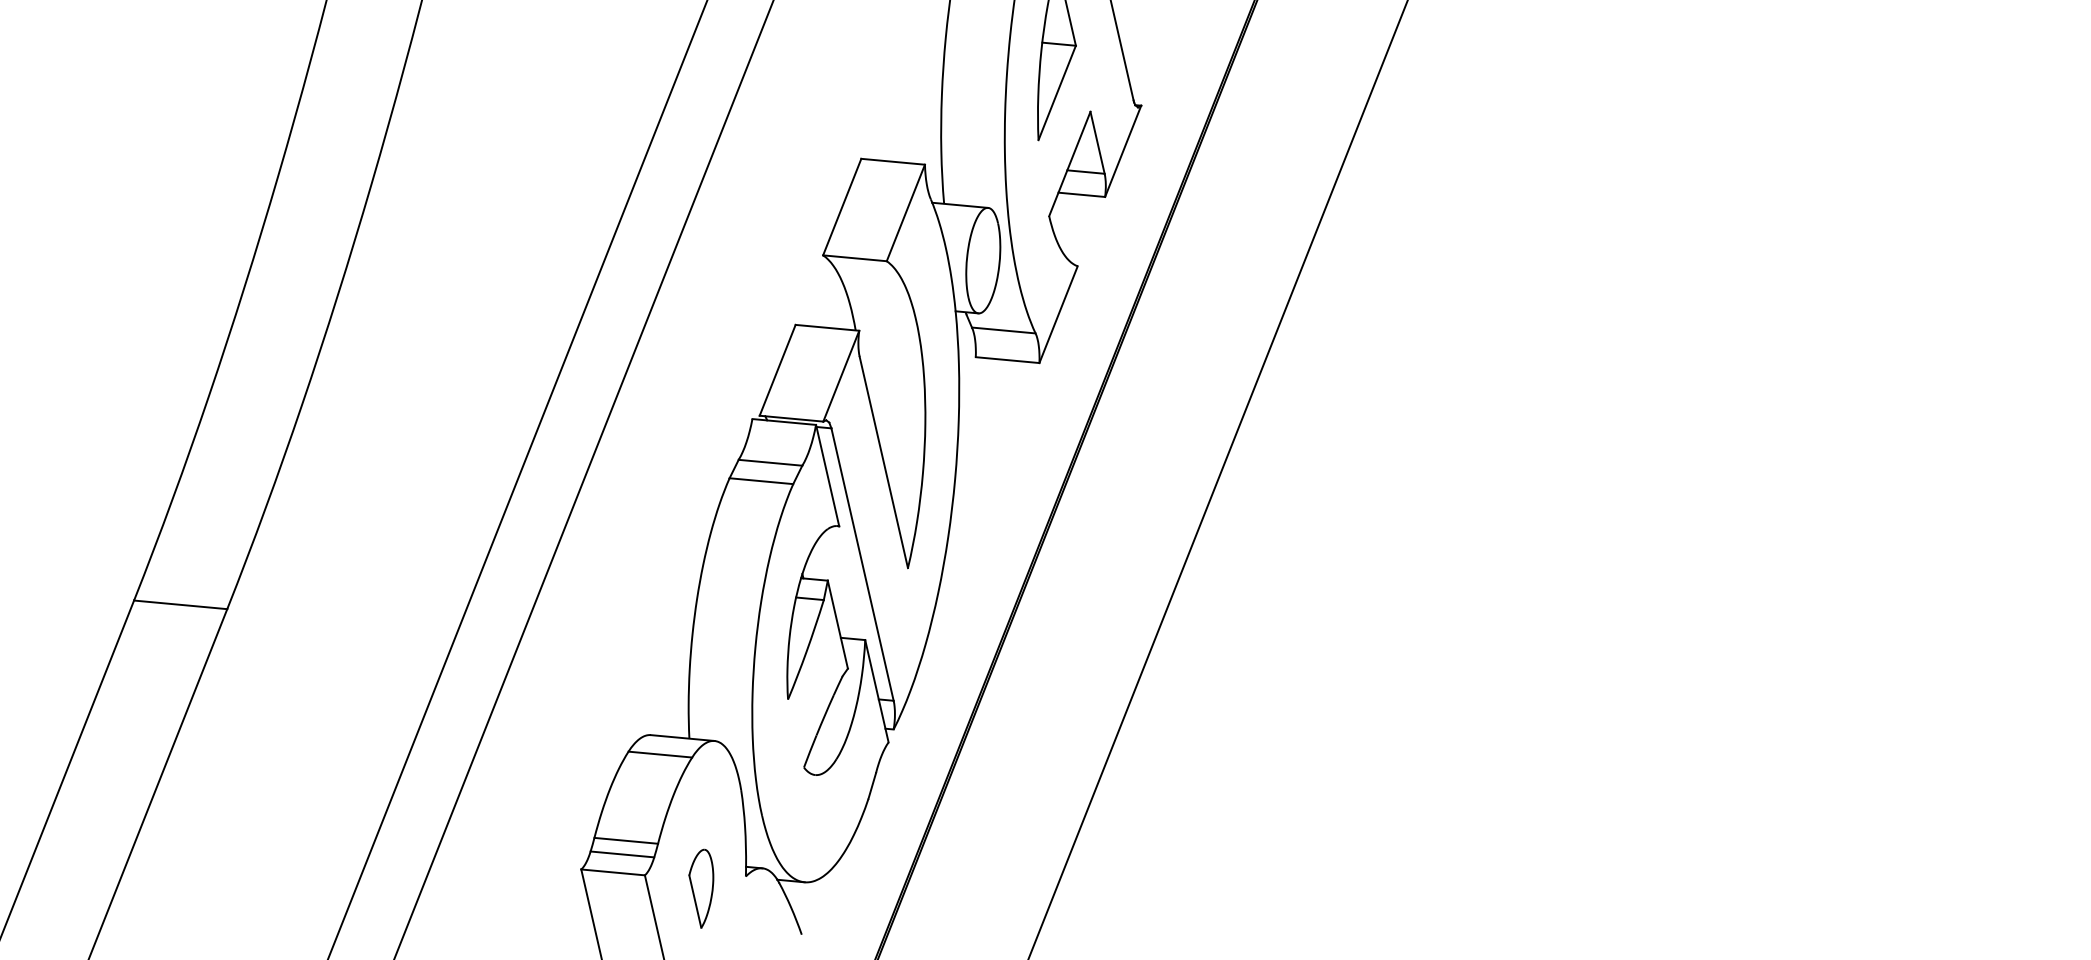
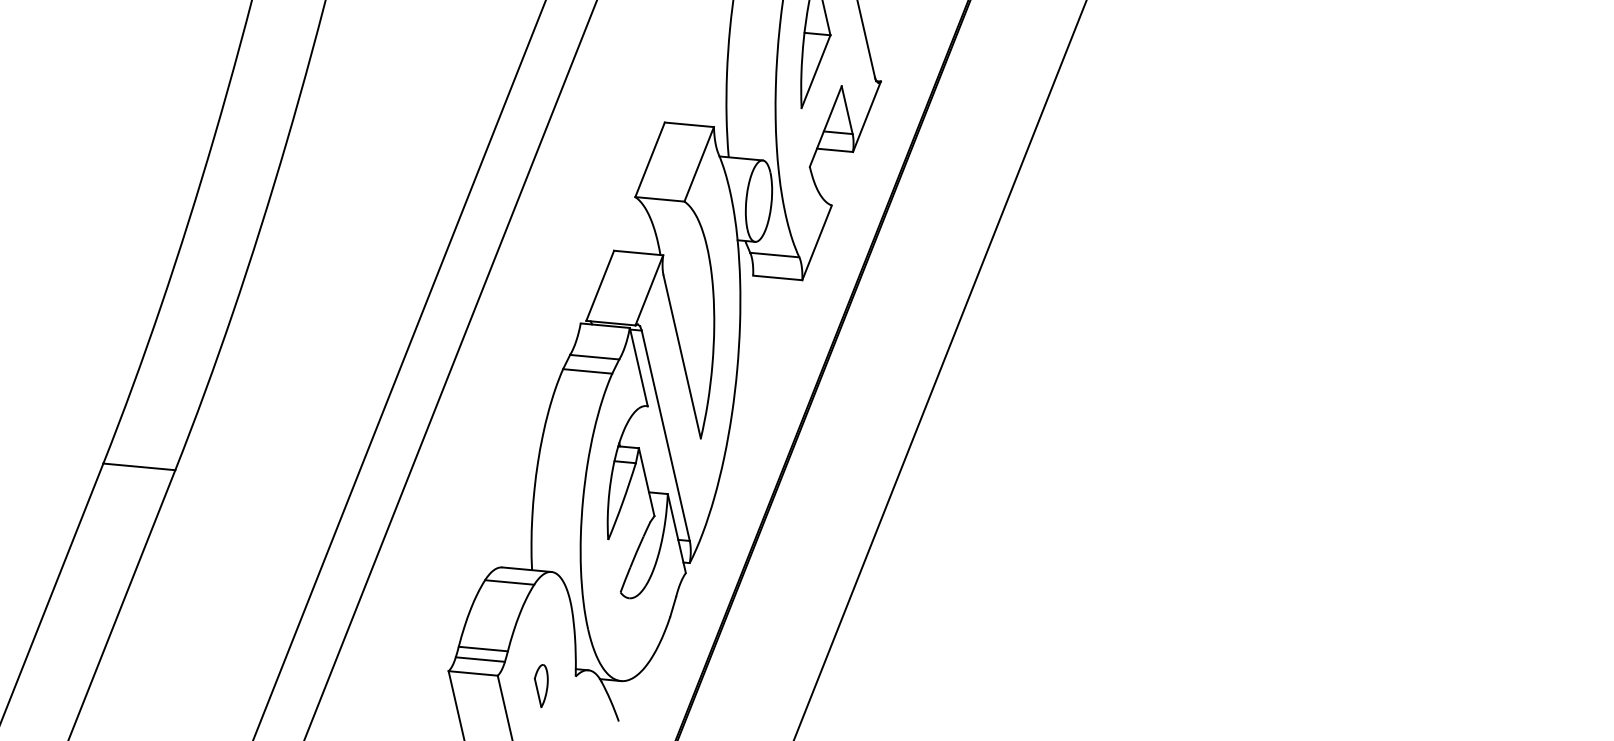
part: (701, 888) -> (541, 685), size x0.7

